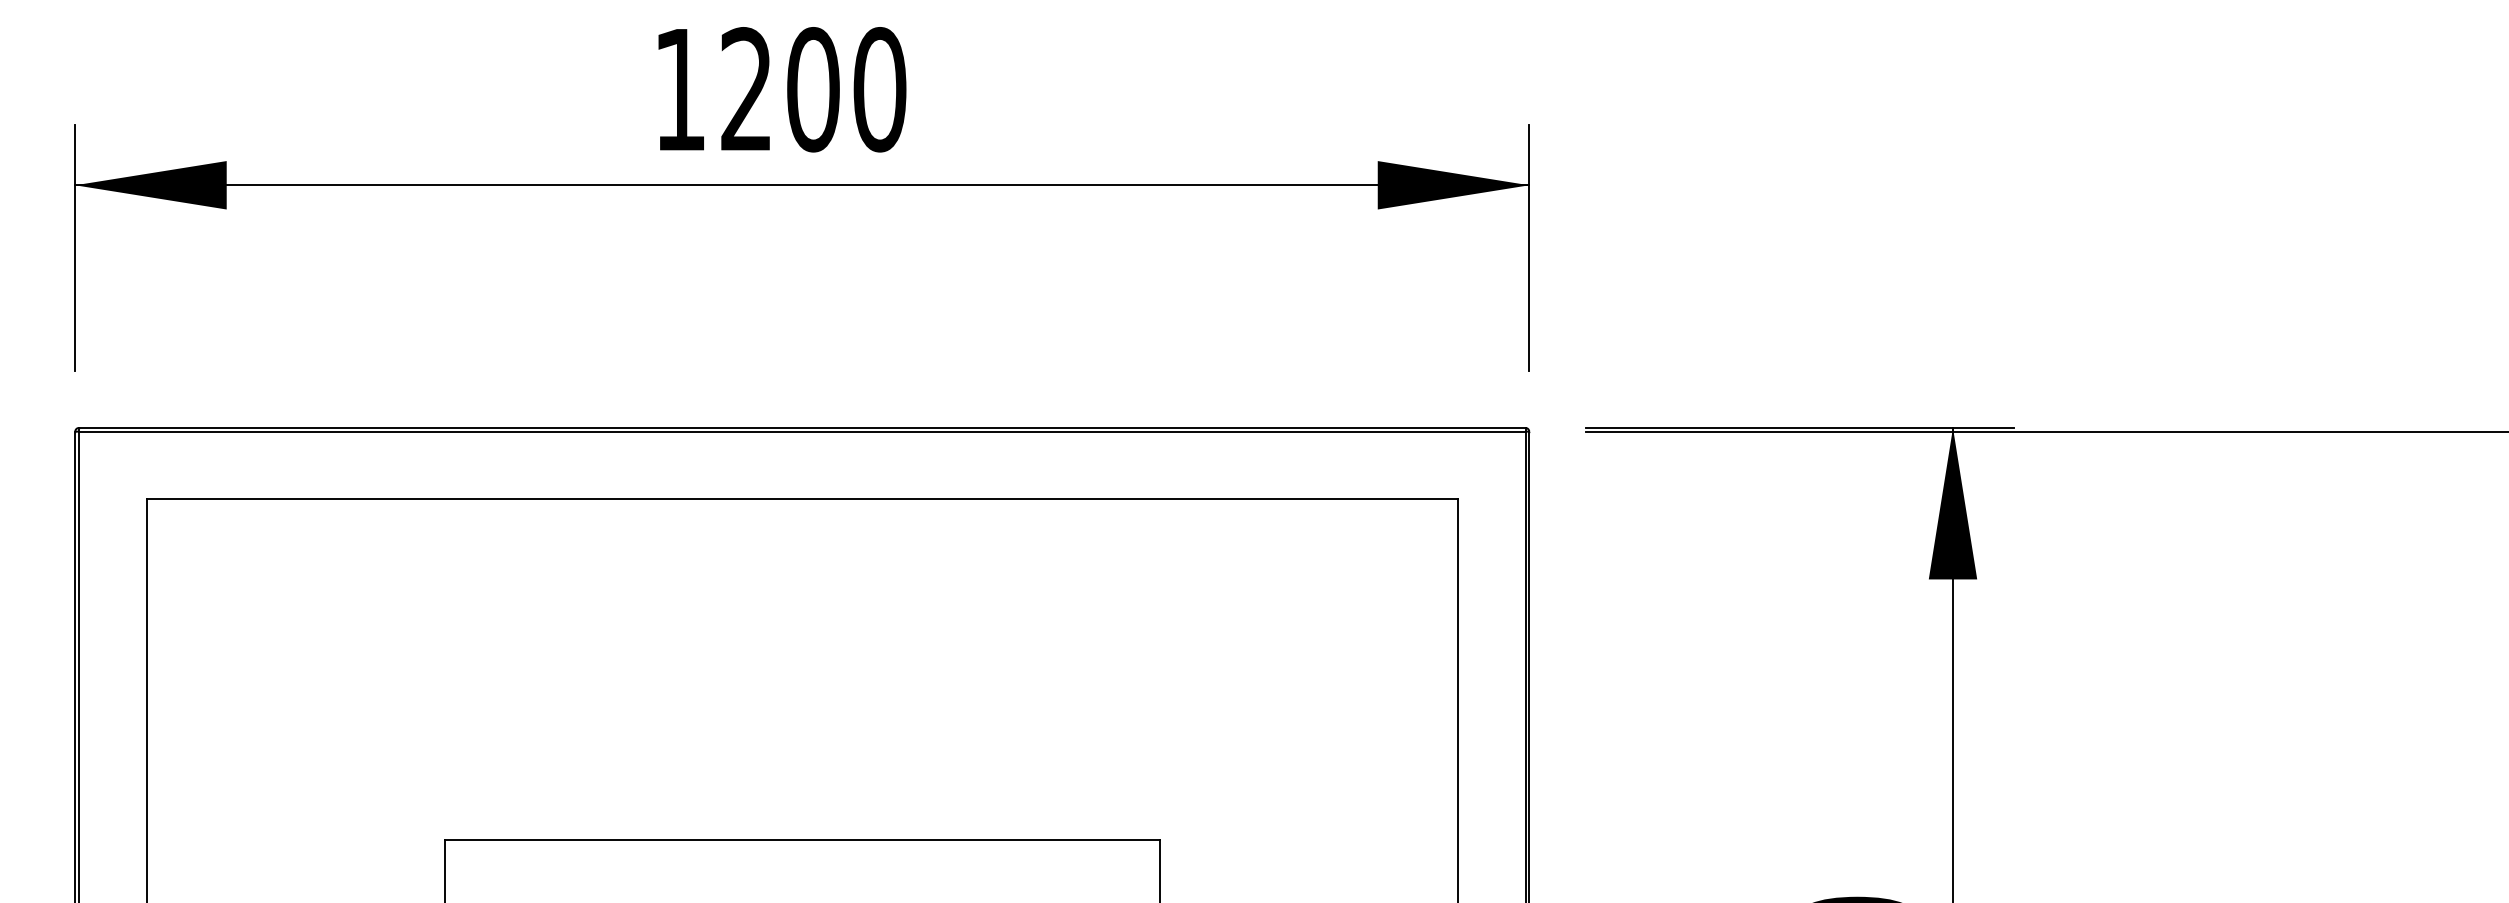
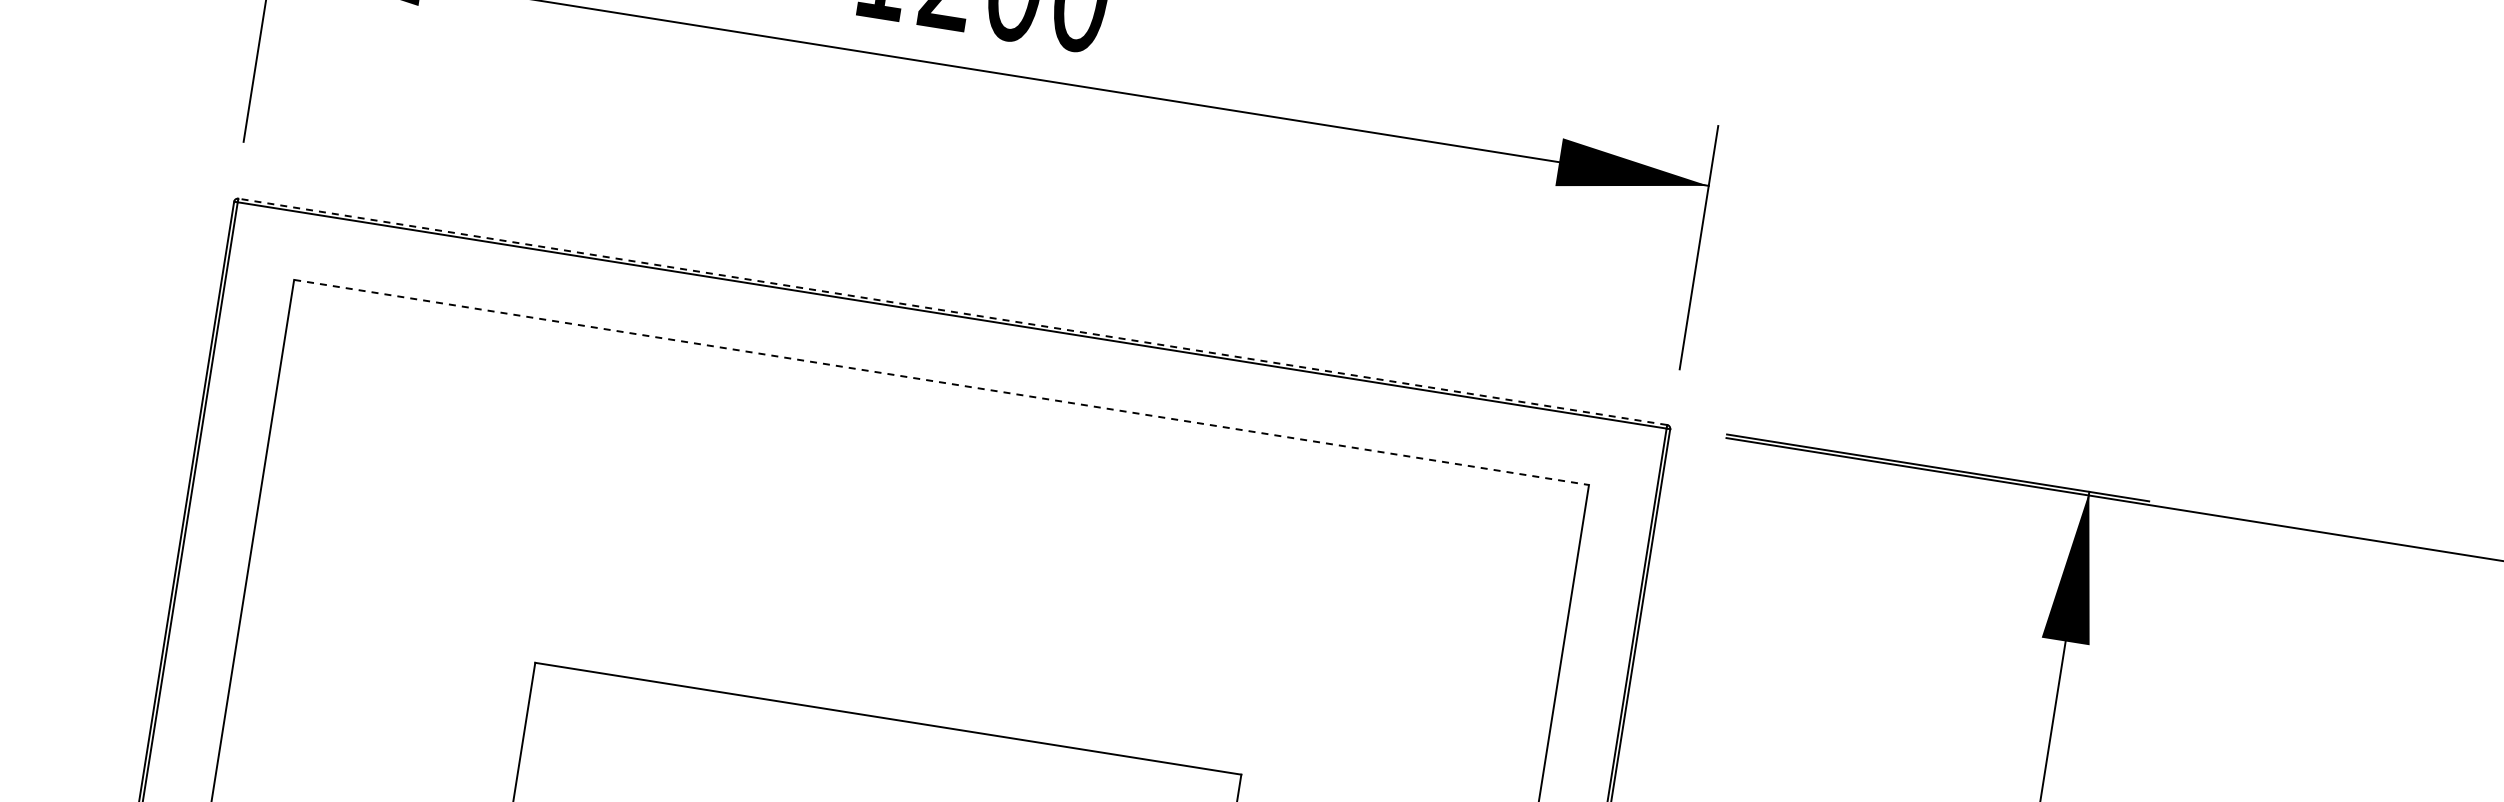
line: (801, 427) -> (952, 311), solid -> dashed
line: (802, 499) -> (941, 382), solid -> dashed

